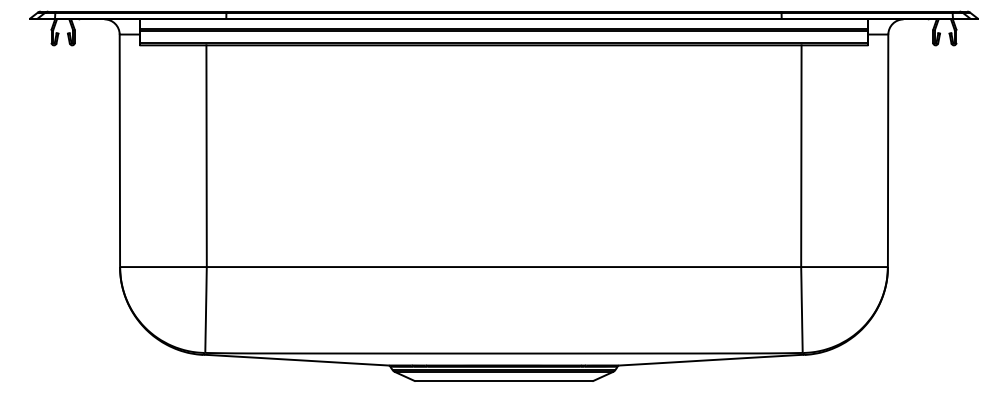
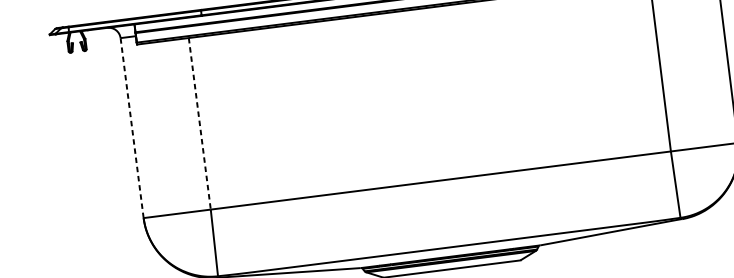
line: (119, 150) -> (131, 127), solid -> dashed
line: (206, 156) -> (199, 124), solid -> dashed

